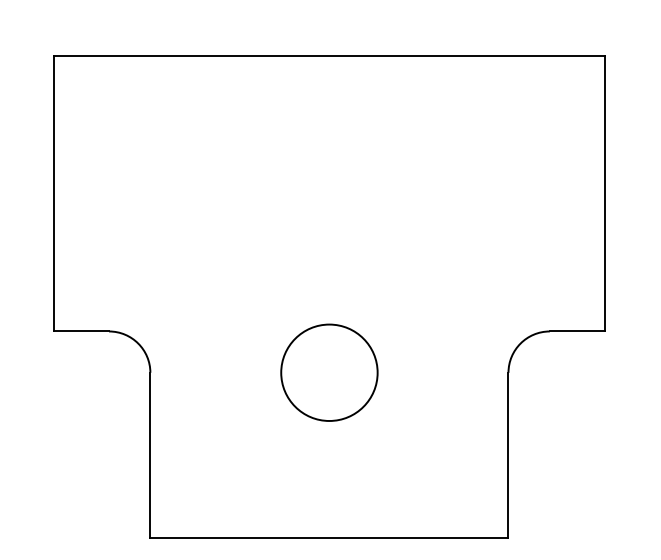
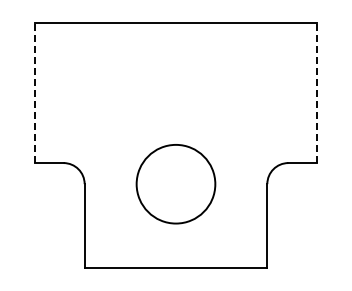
line: (54, 193) -> (35, 92), solid -> dashed
line: (604, 193) -> (316, 92), solid -> dashed
circle: (328, 371) -> (175, 183), size x1.6

